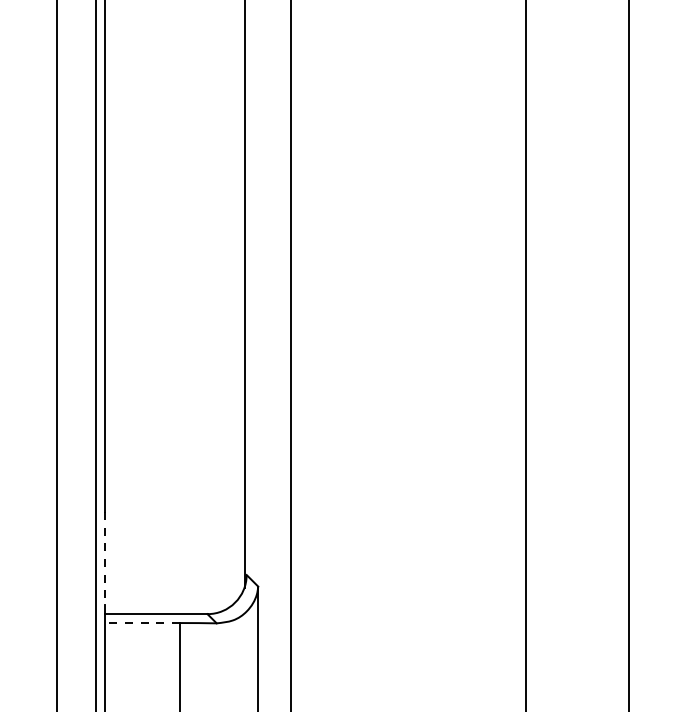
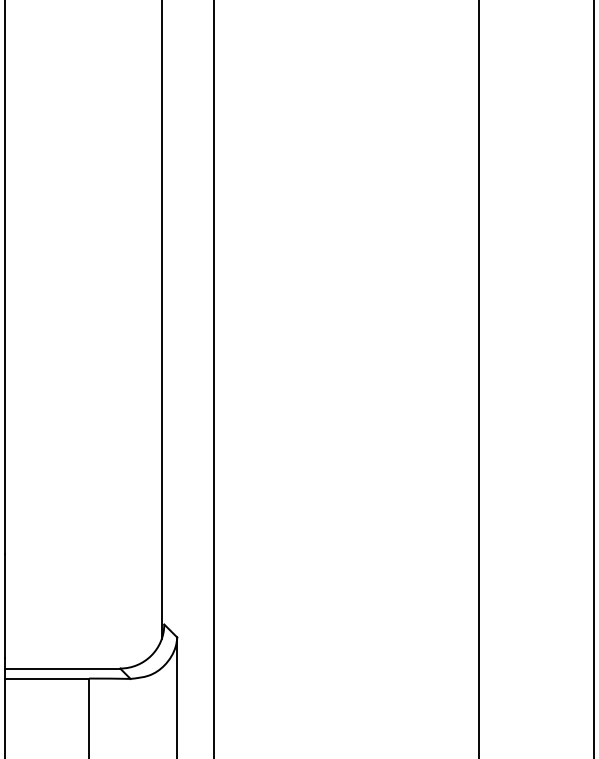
line: (105, 558) -> (5, 605), dashed -> solid
line: (141, 623) -> (45, 679), dashed -> solid

